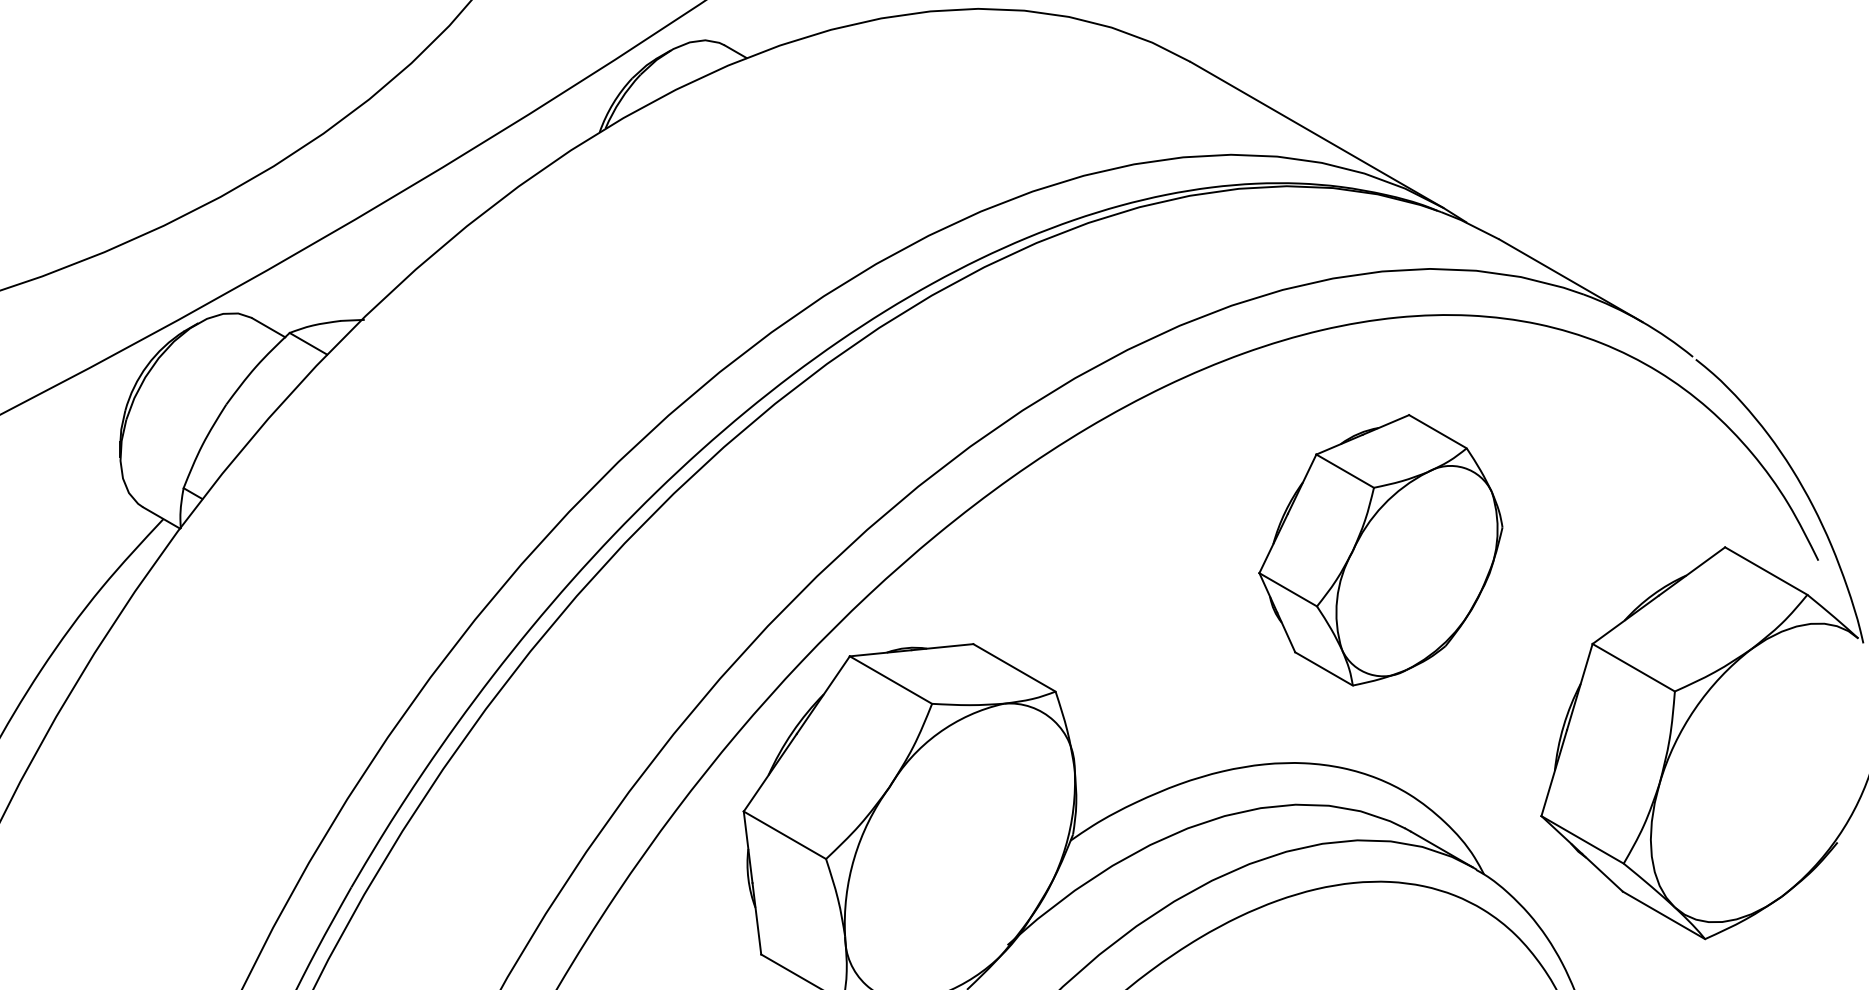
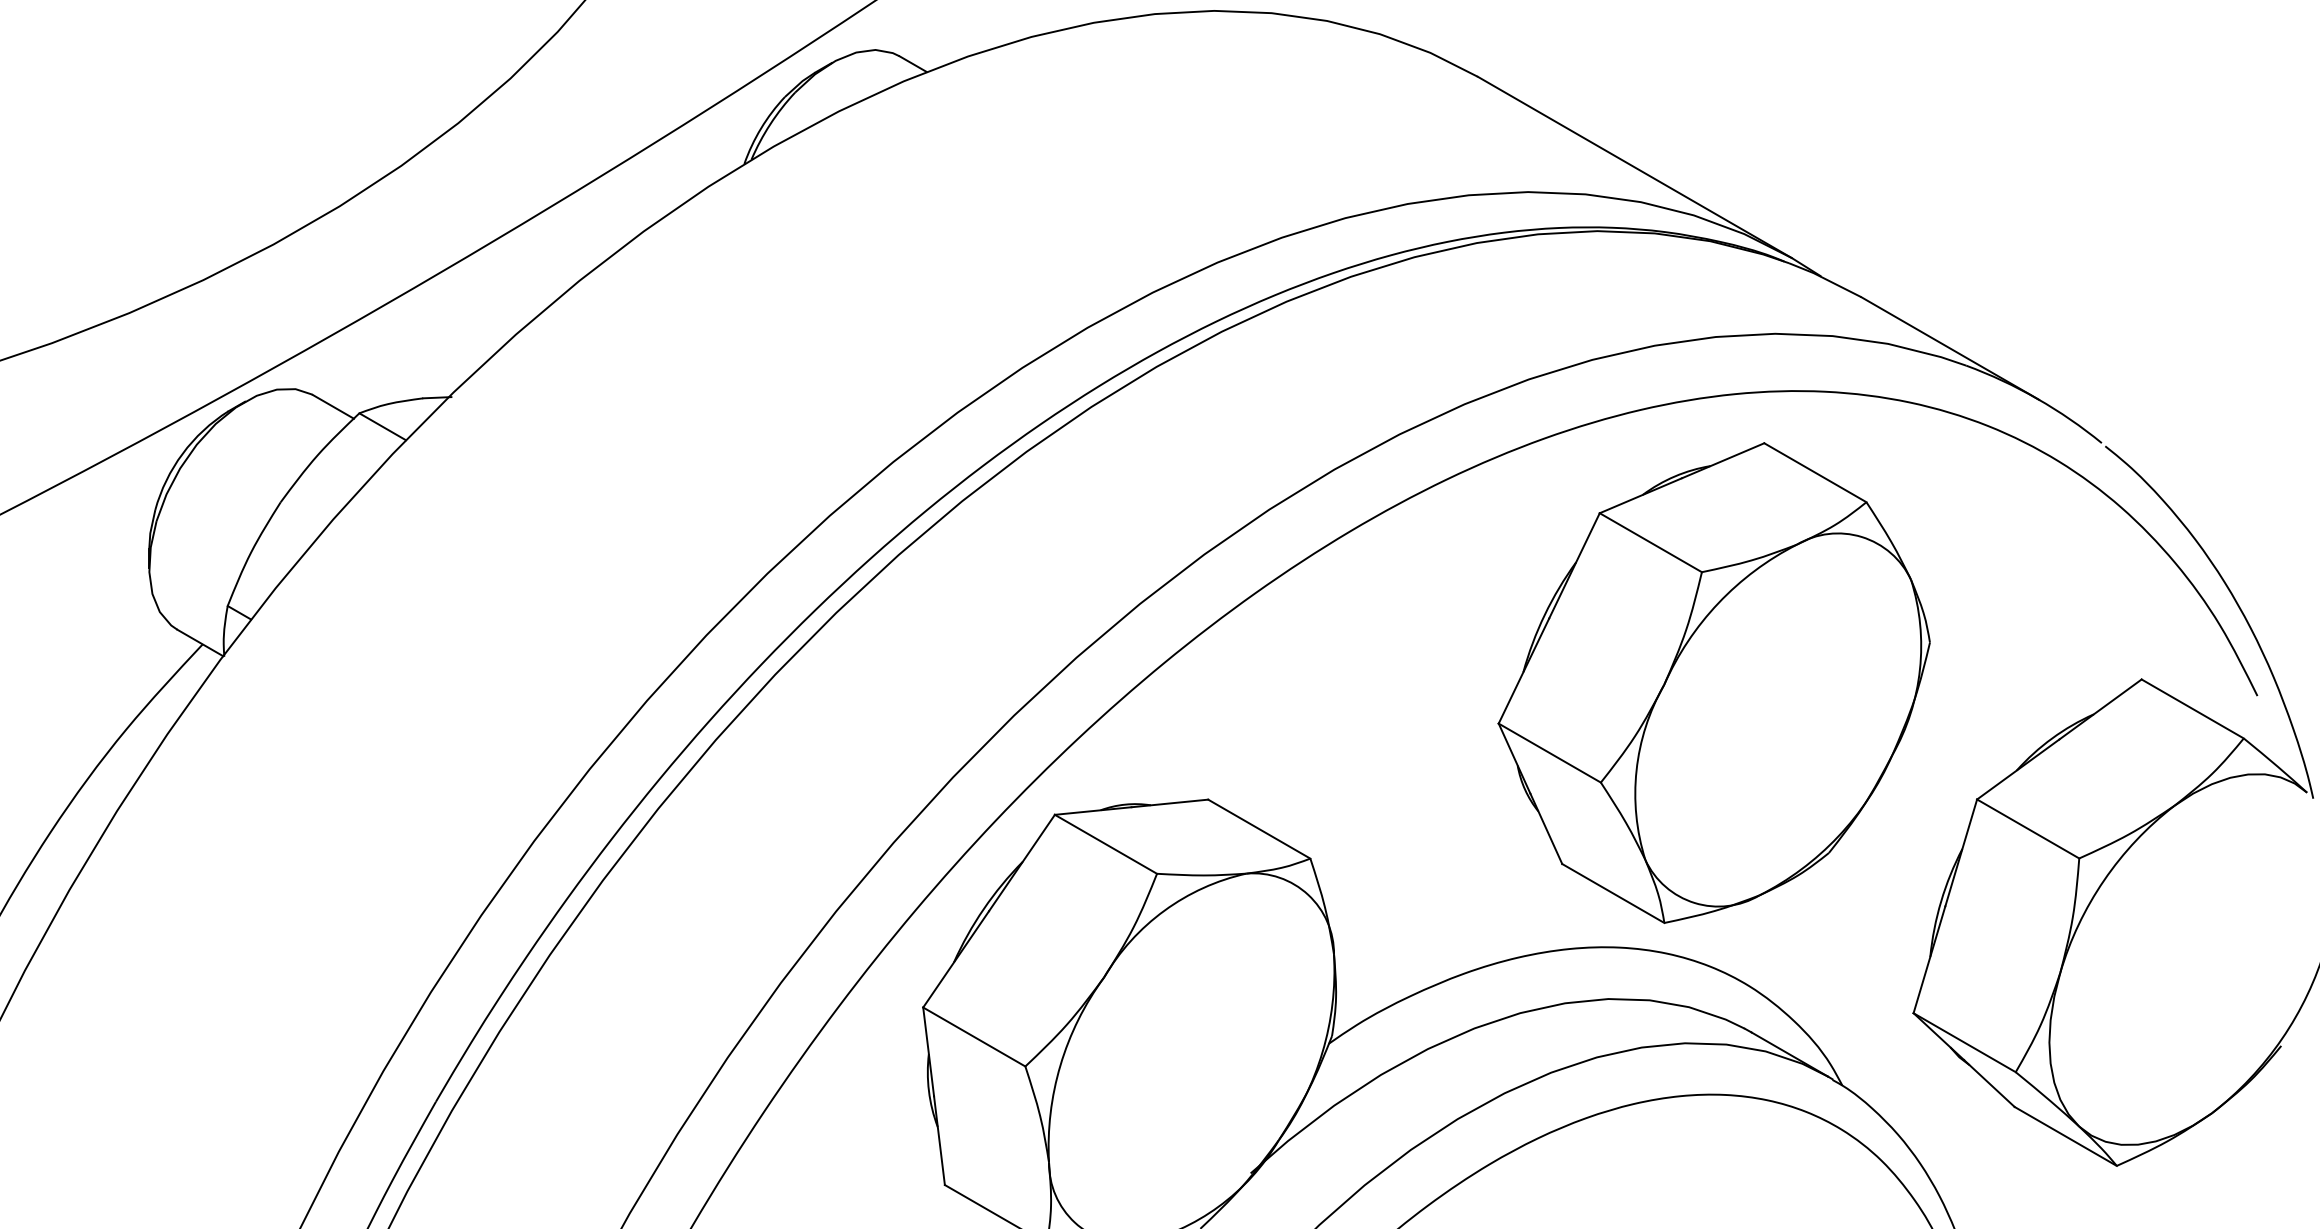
part: (1380, 550) -> (1713, 683), size x1.43

